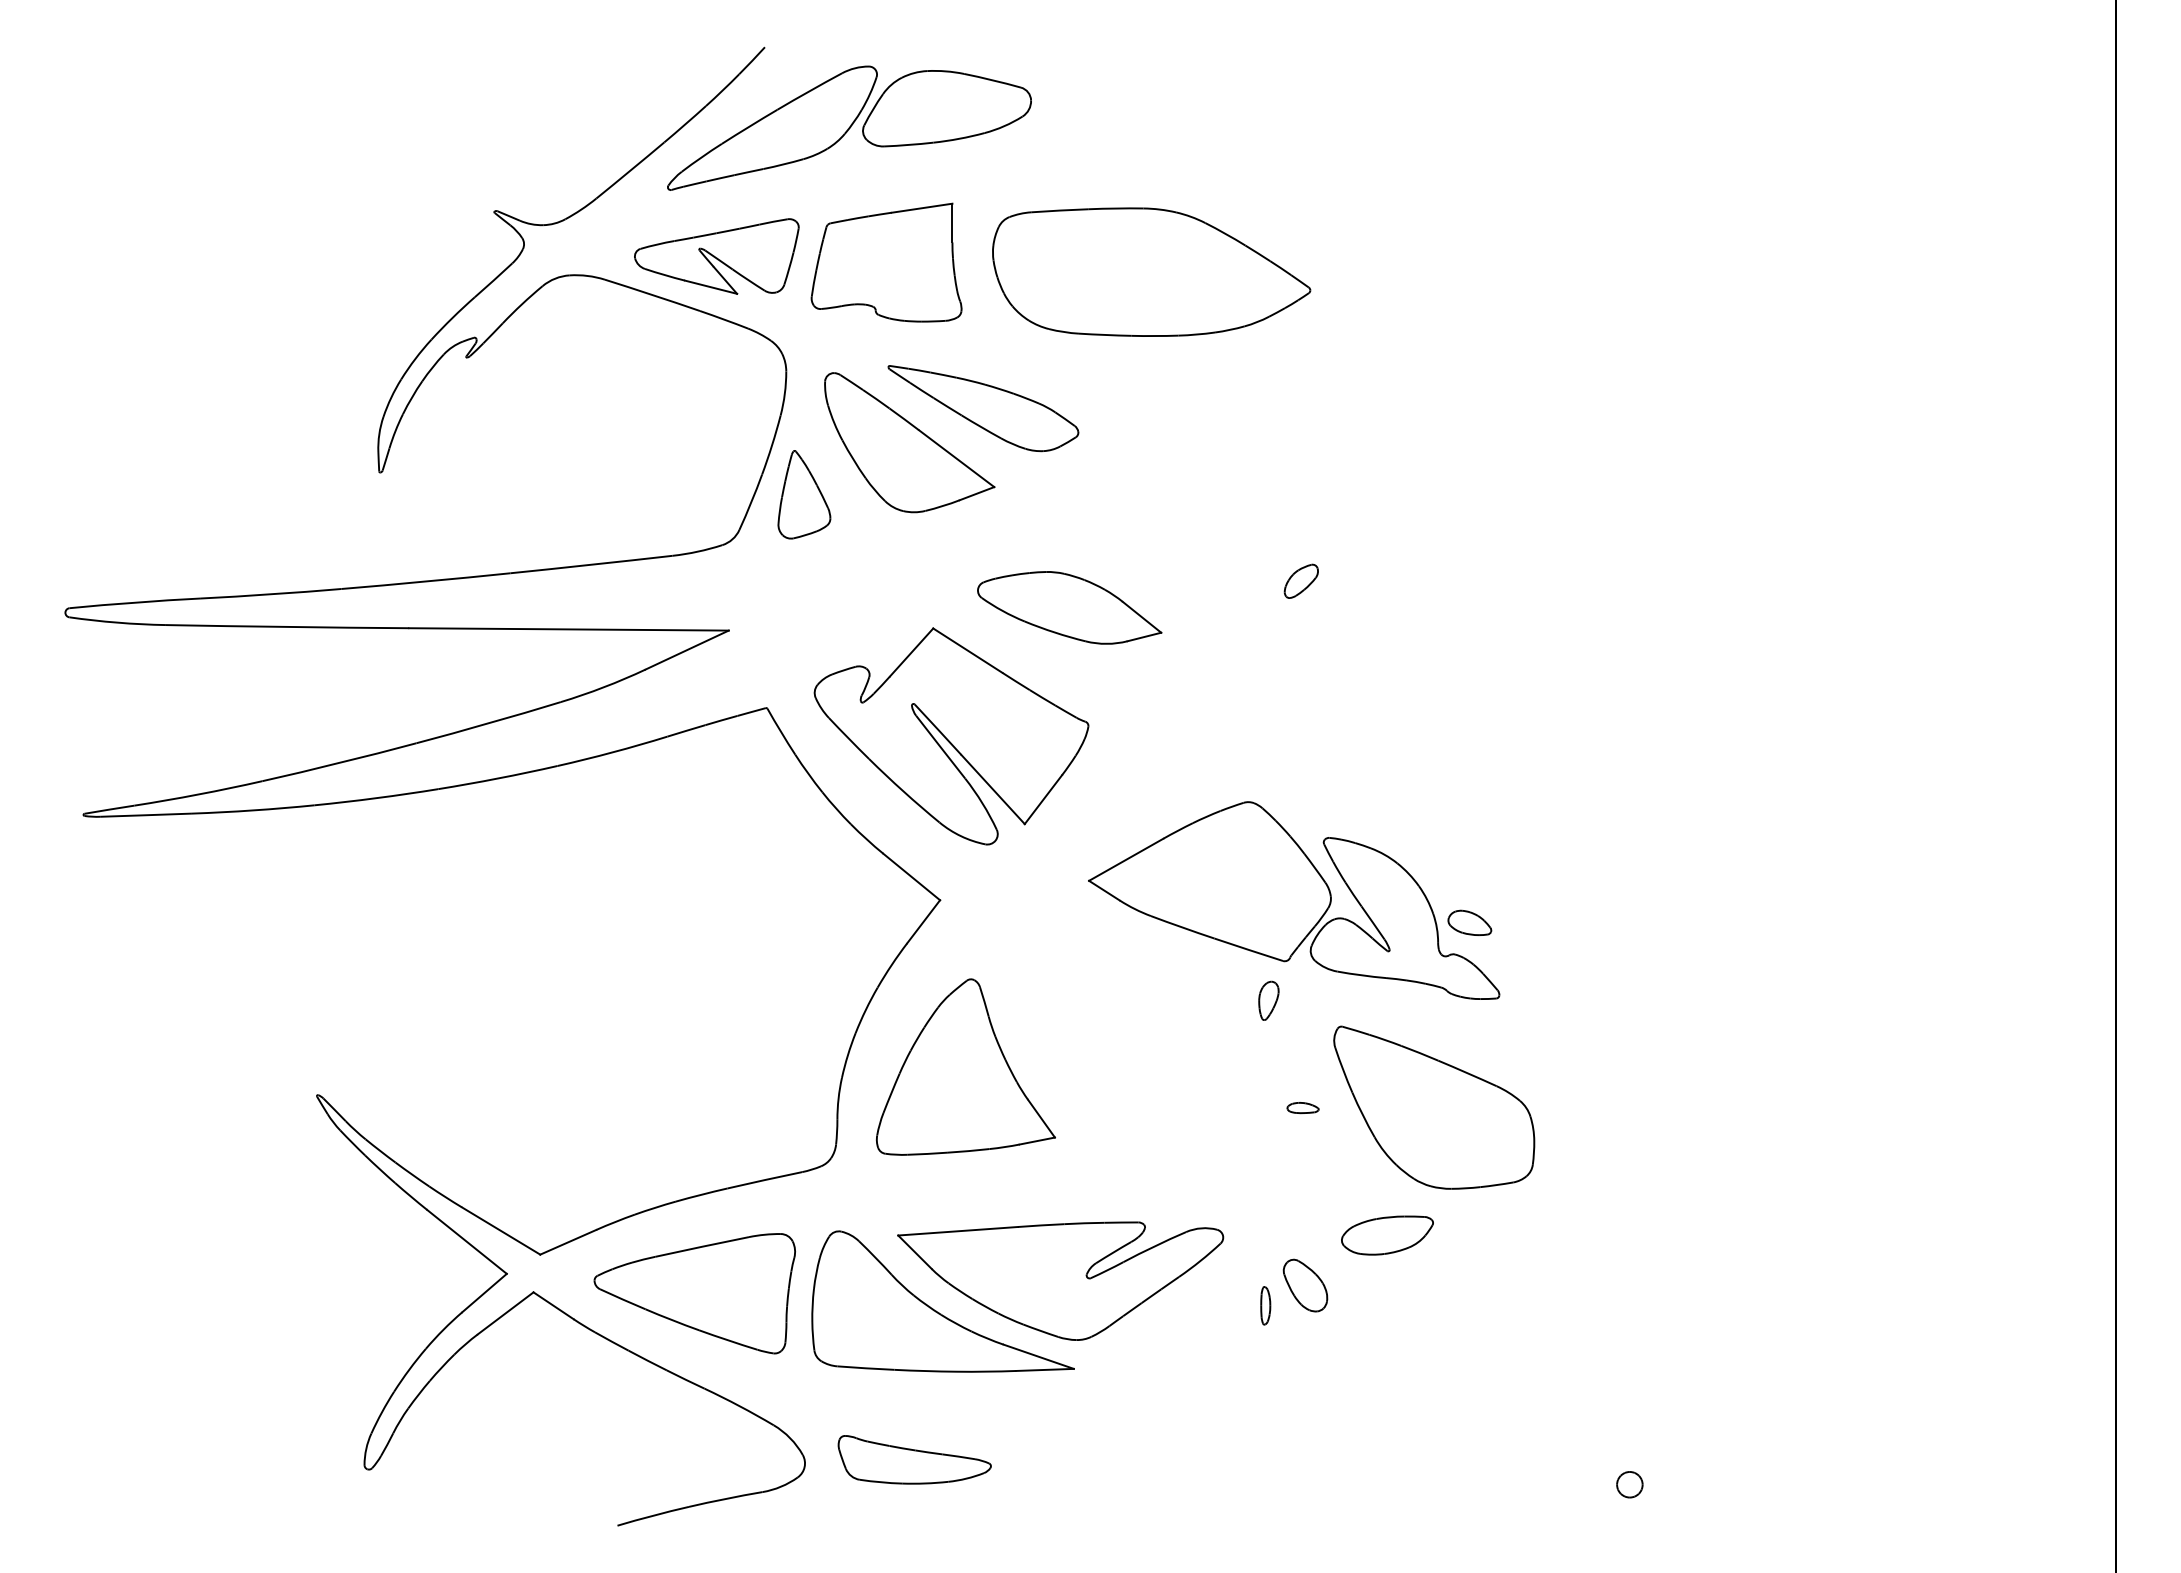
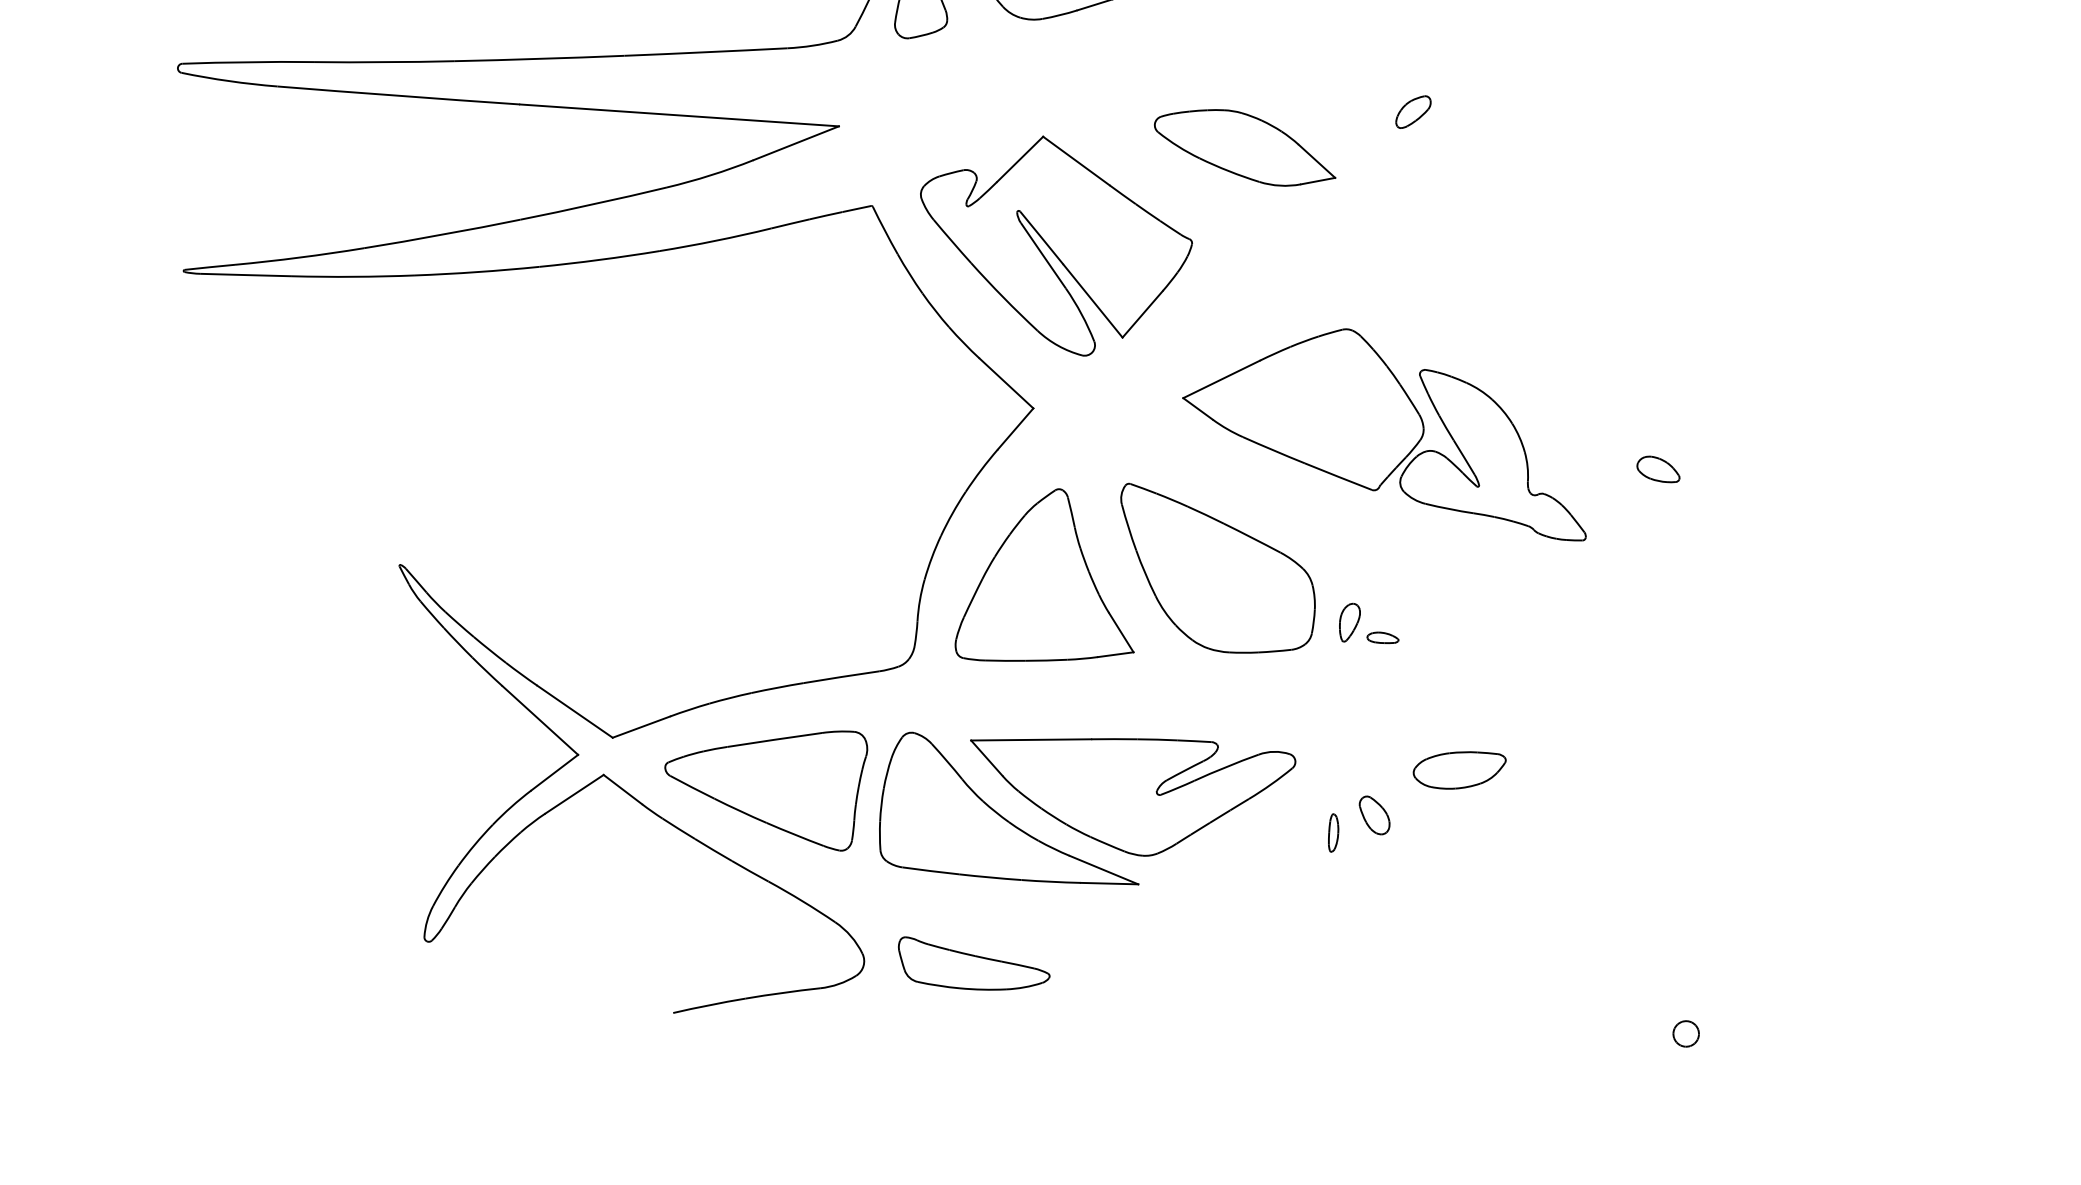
part: (1069, 607) -> (1245, 147), moved
part: (1469, 922) -> (1658, 468), moved
part: (1268, 1000) -> (1349, 622), moved
part: (1434, 1107) -> (1217, 570), moved
part: (1305, 1285) -> (1374, 815), size x0.71

